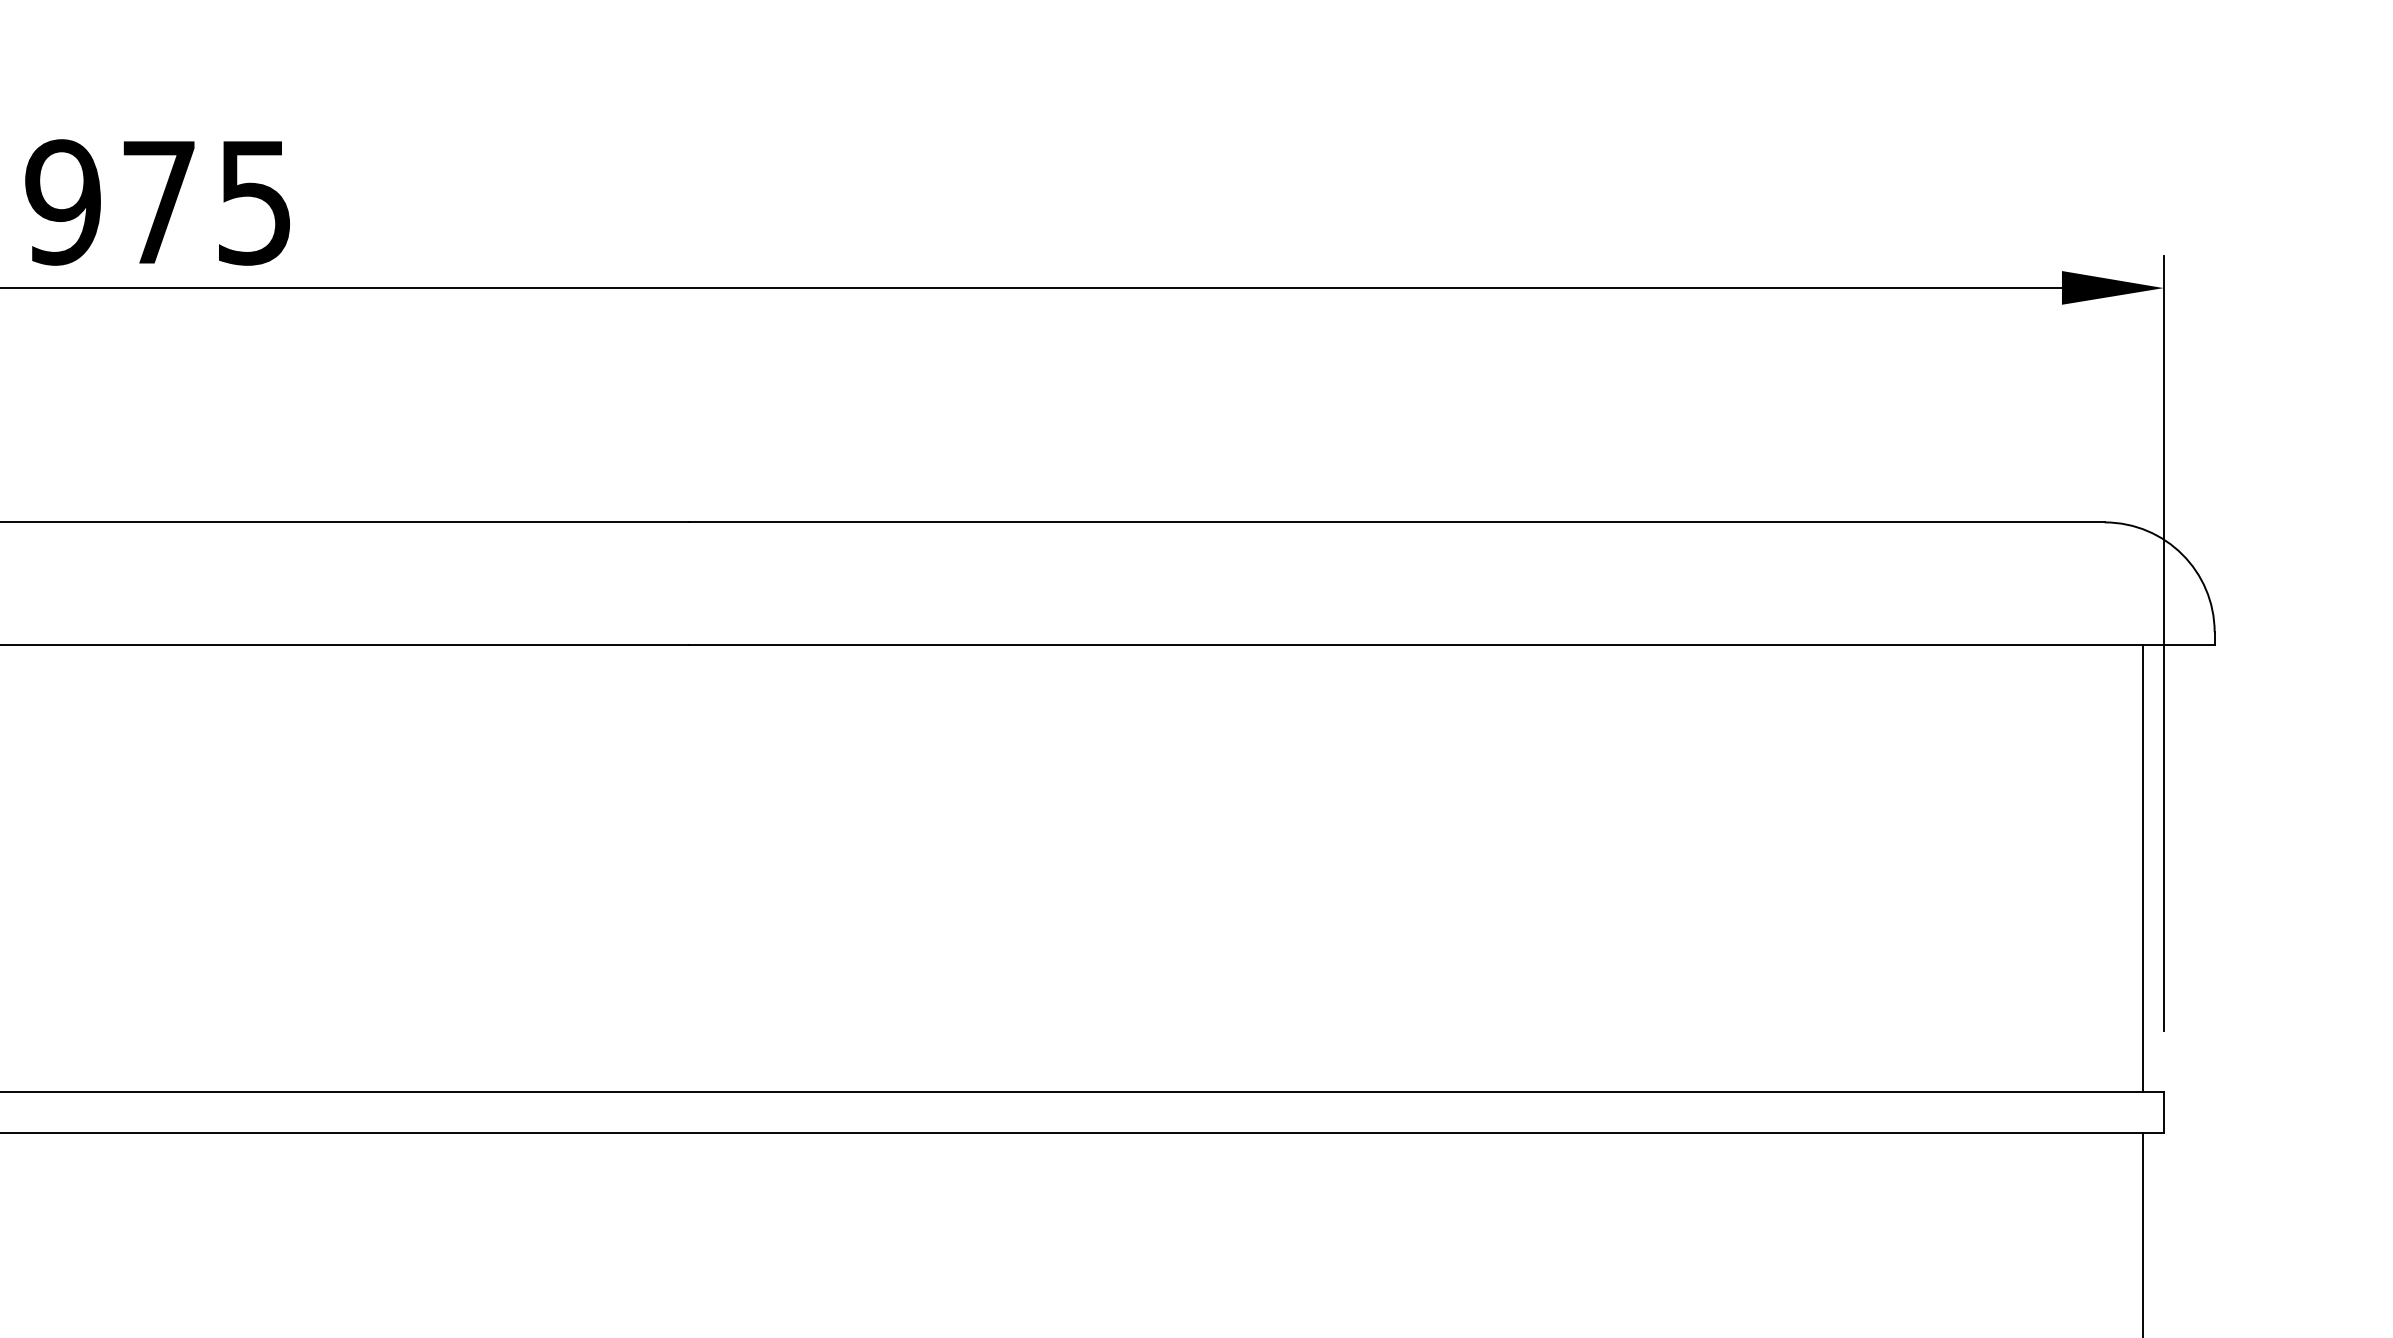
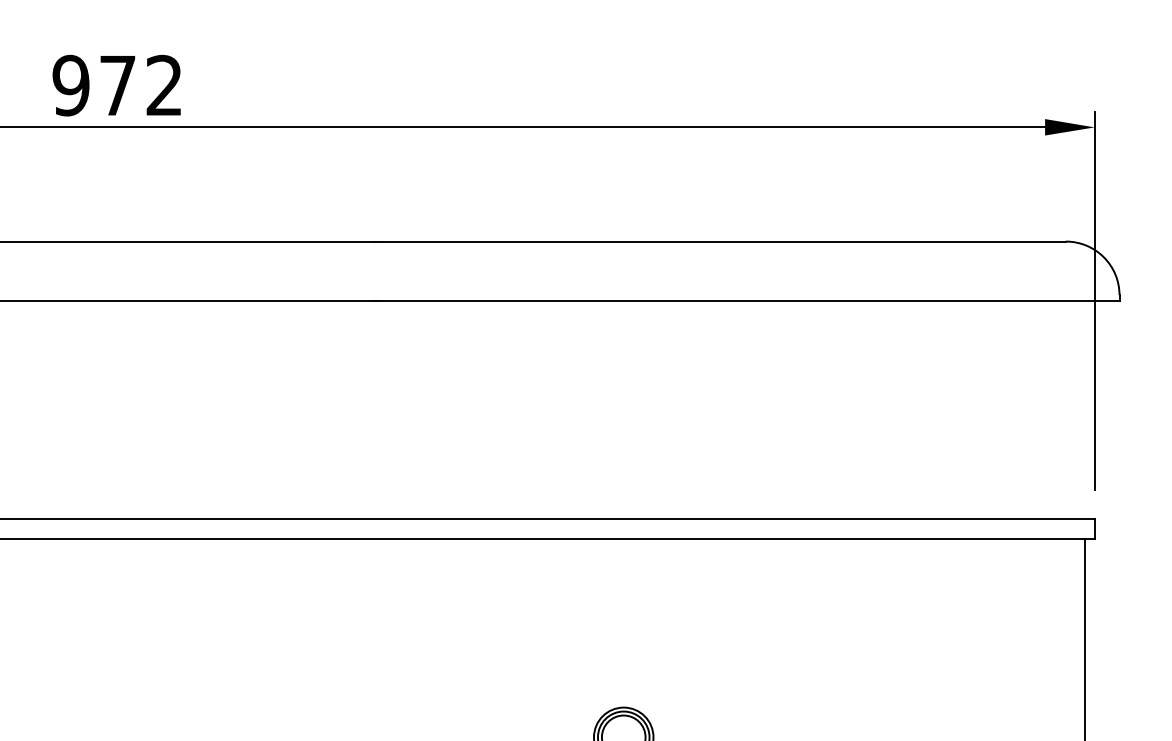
text: (252, 202) -> (163, 85), 975 -> 972
line: (2142, 869) -> (1084, 410), removed

